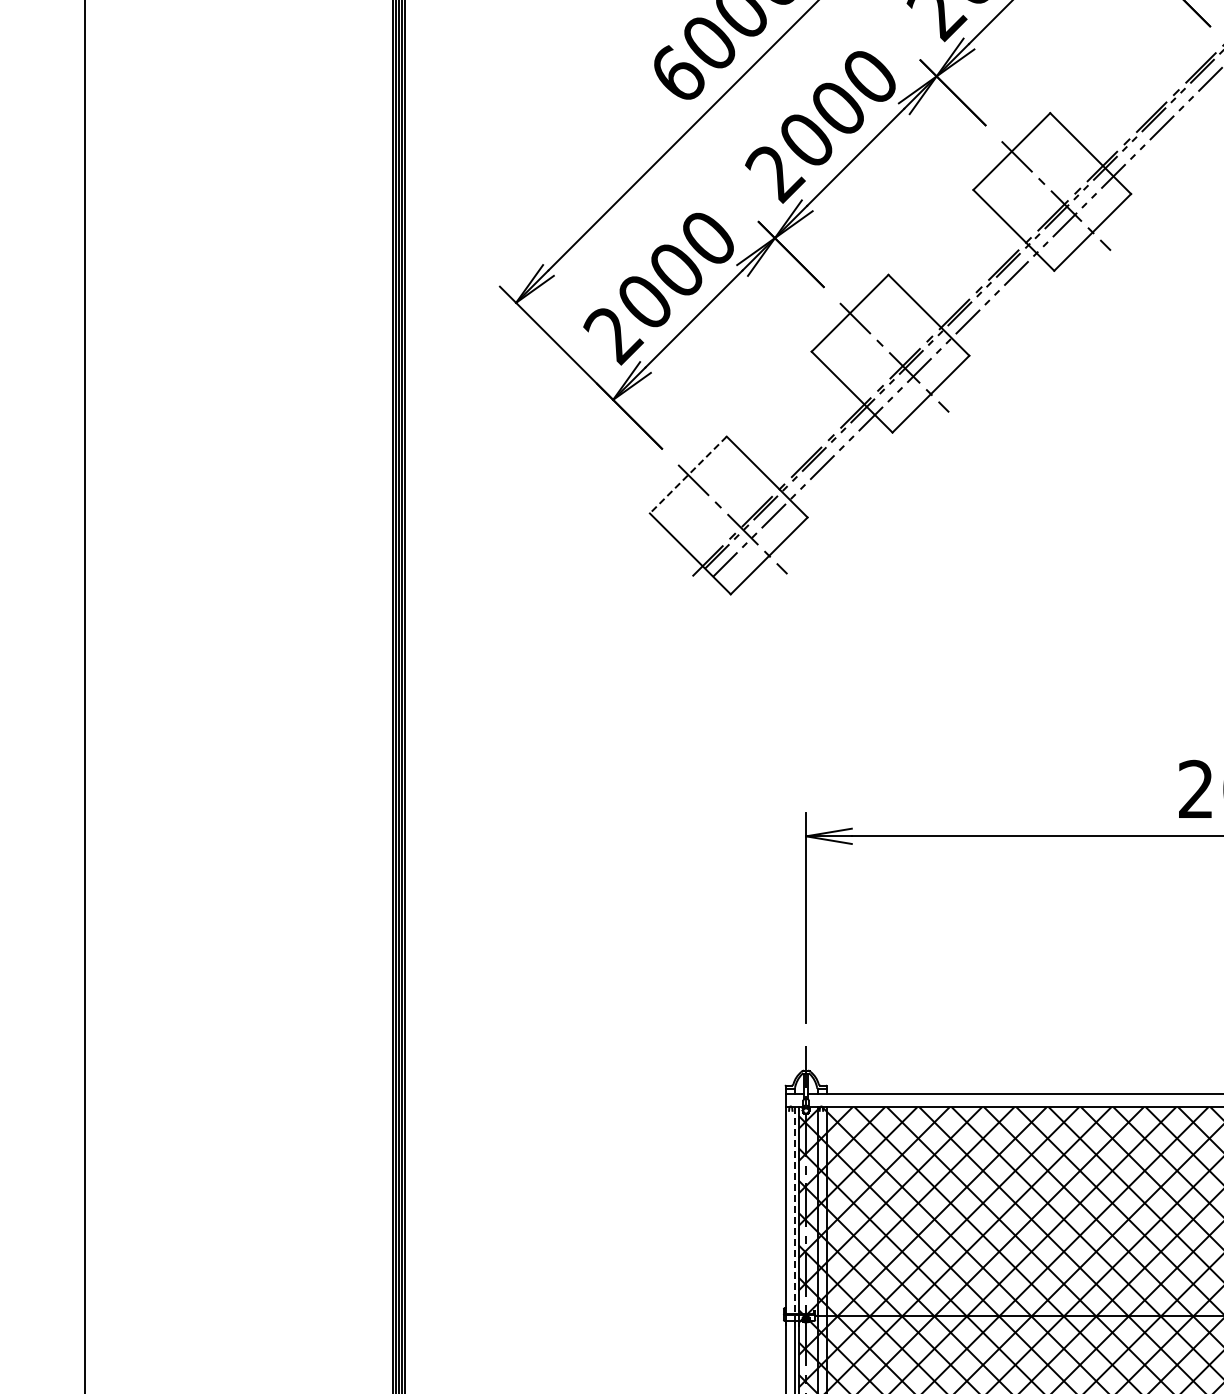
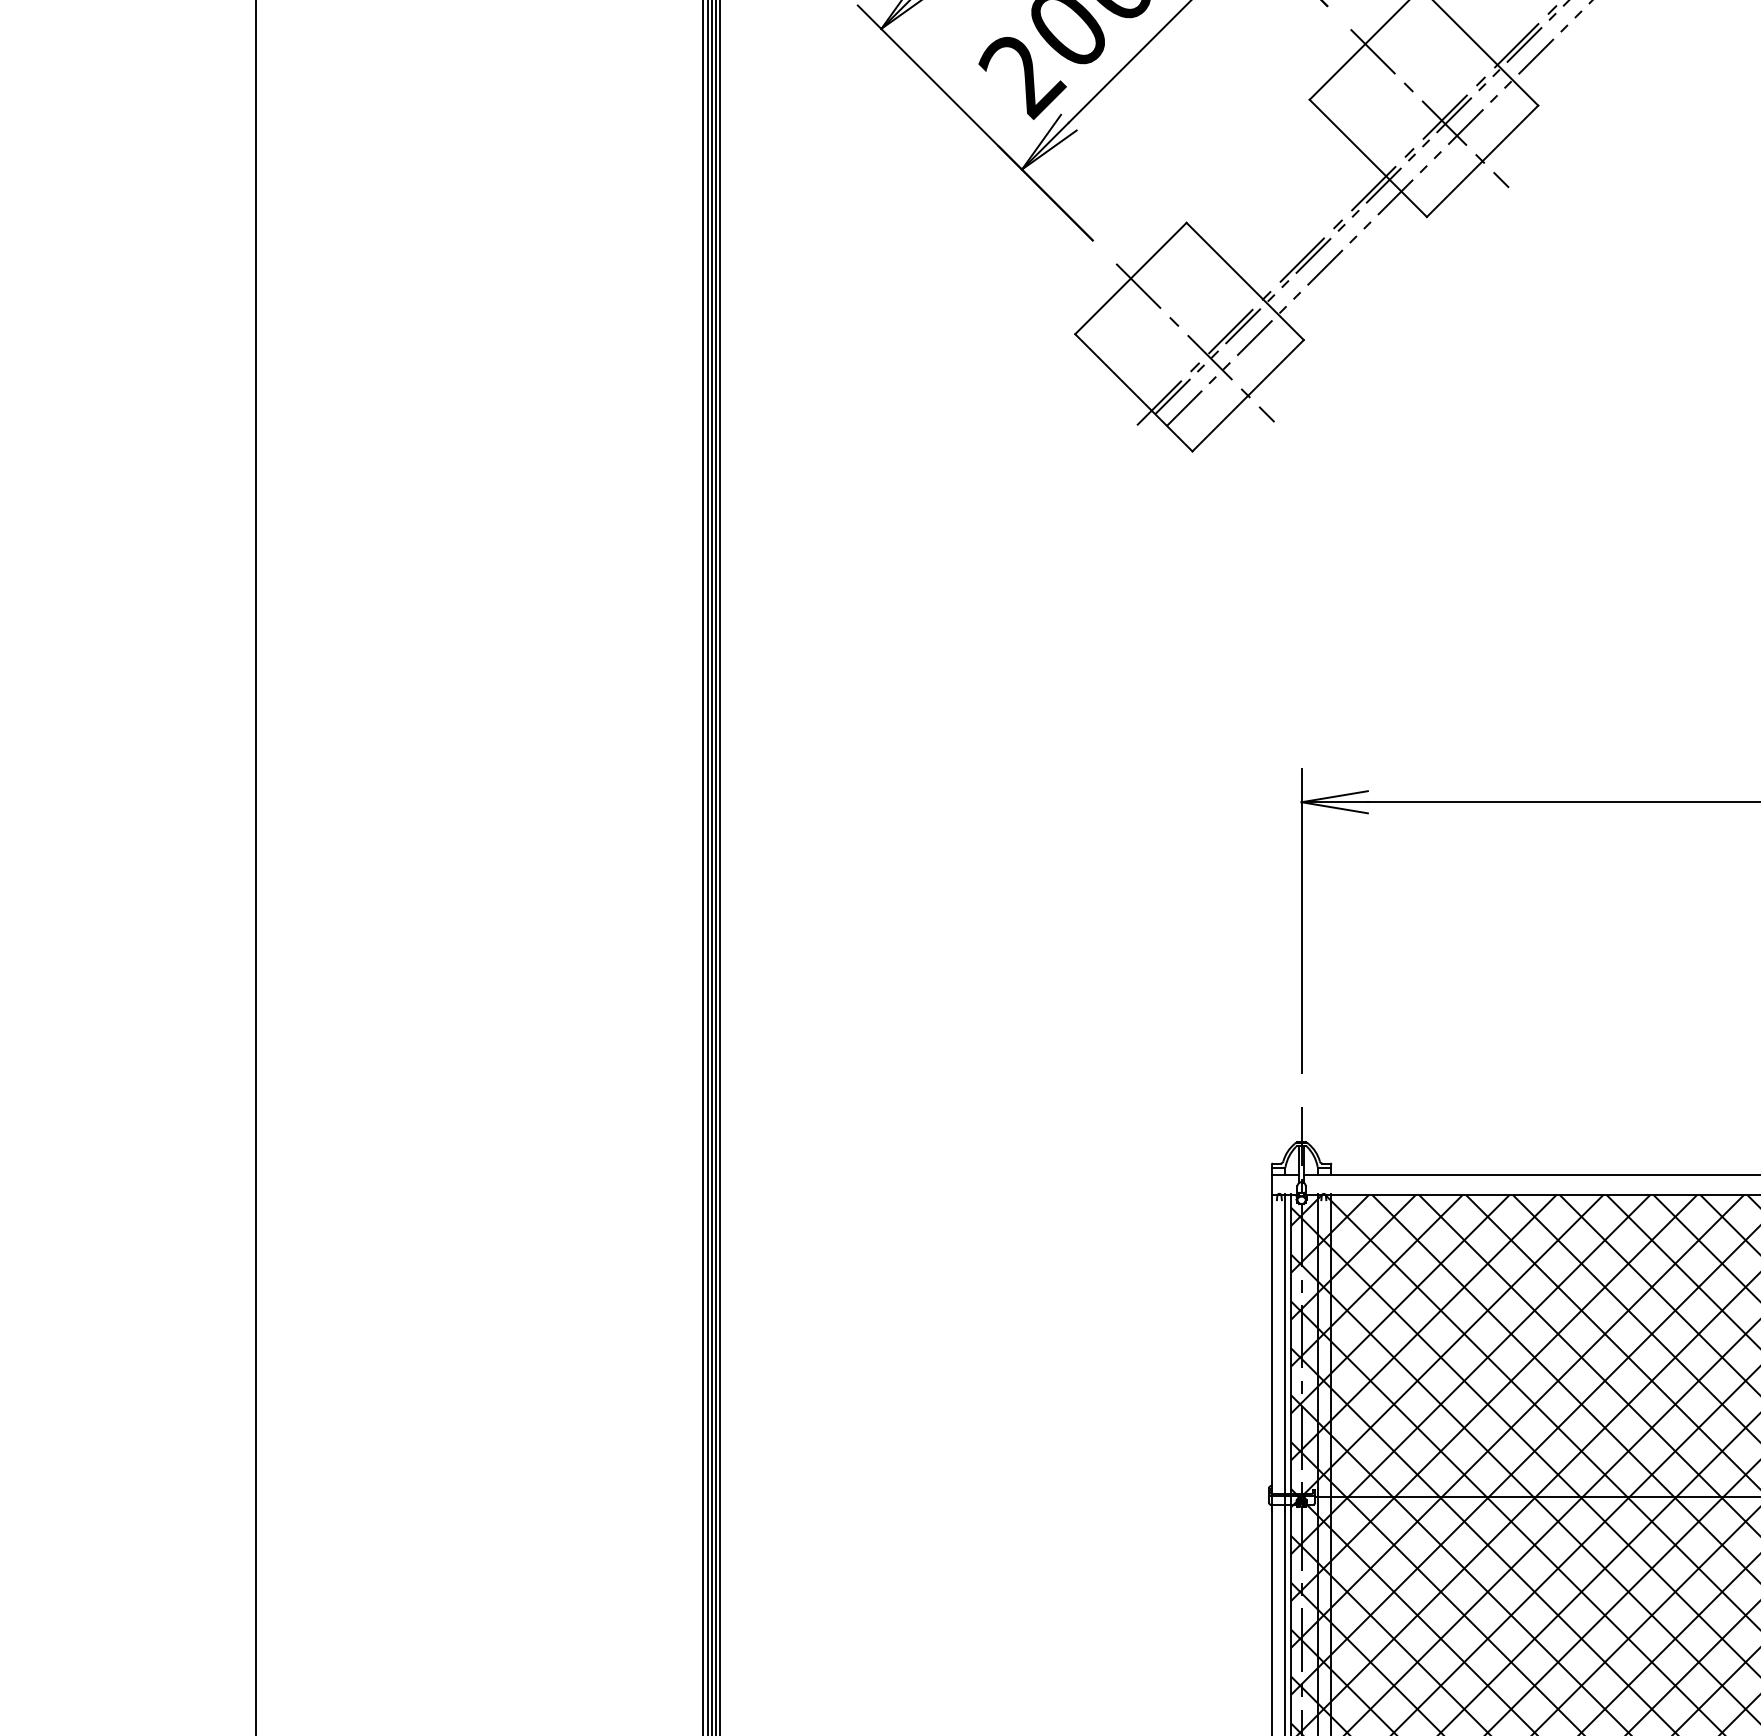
line: (687, 475) -> (1129, 279), dashed -> solid
line: (794, 1216) -> (1284, 1353), dashed -> solid

